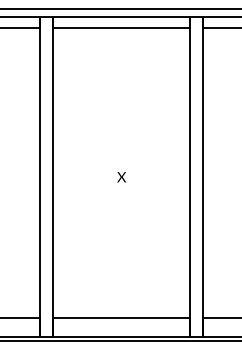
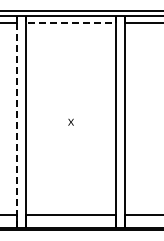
line: (120, 27) -> (70, 23), solid -> dashed
line: (40, 177) -> (17, 122), solid -> dashed

